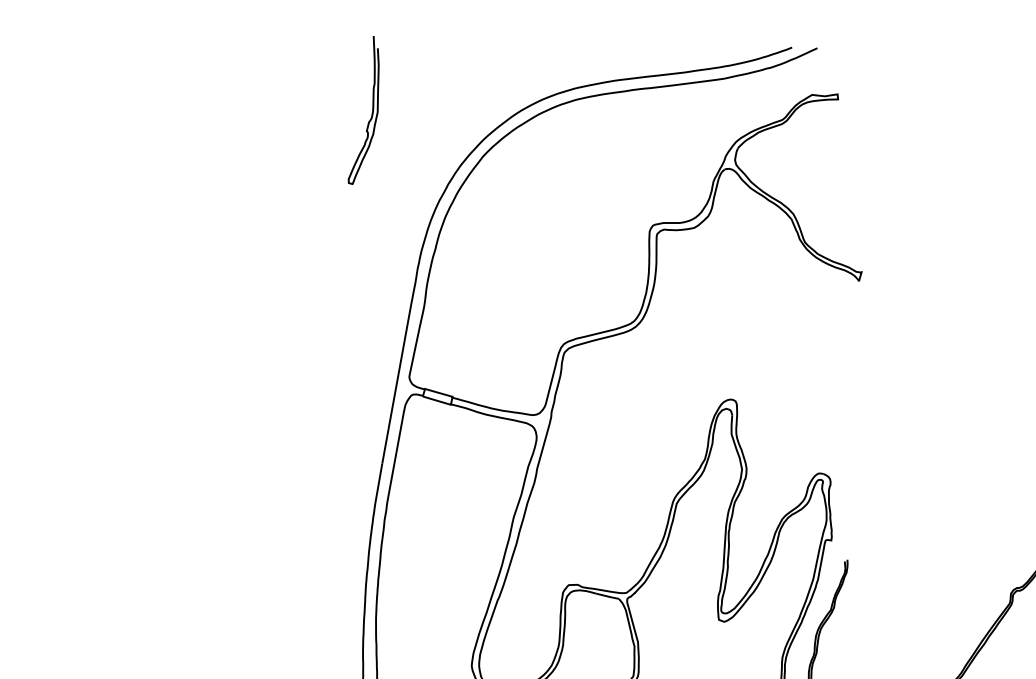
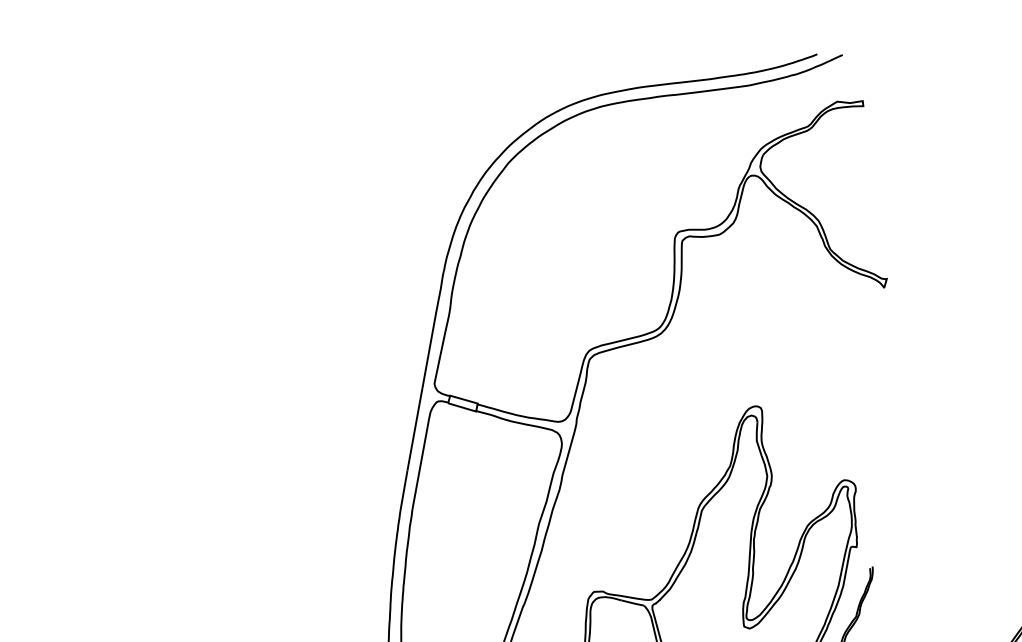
curve: (371, 113) -> (396, 120), removed

